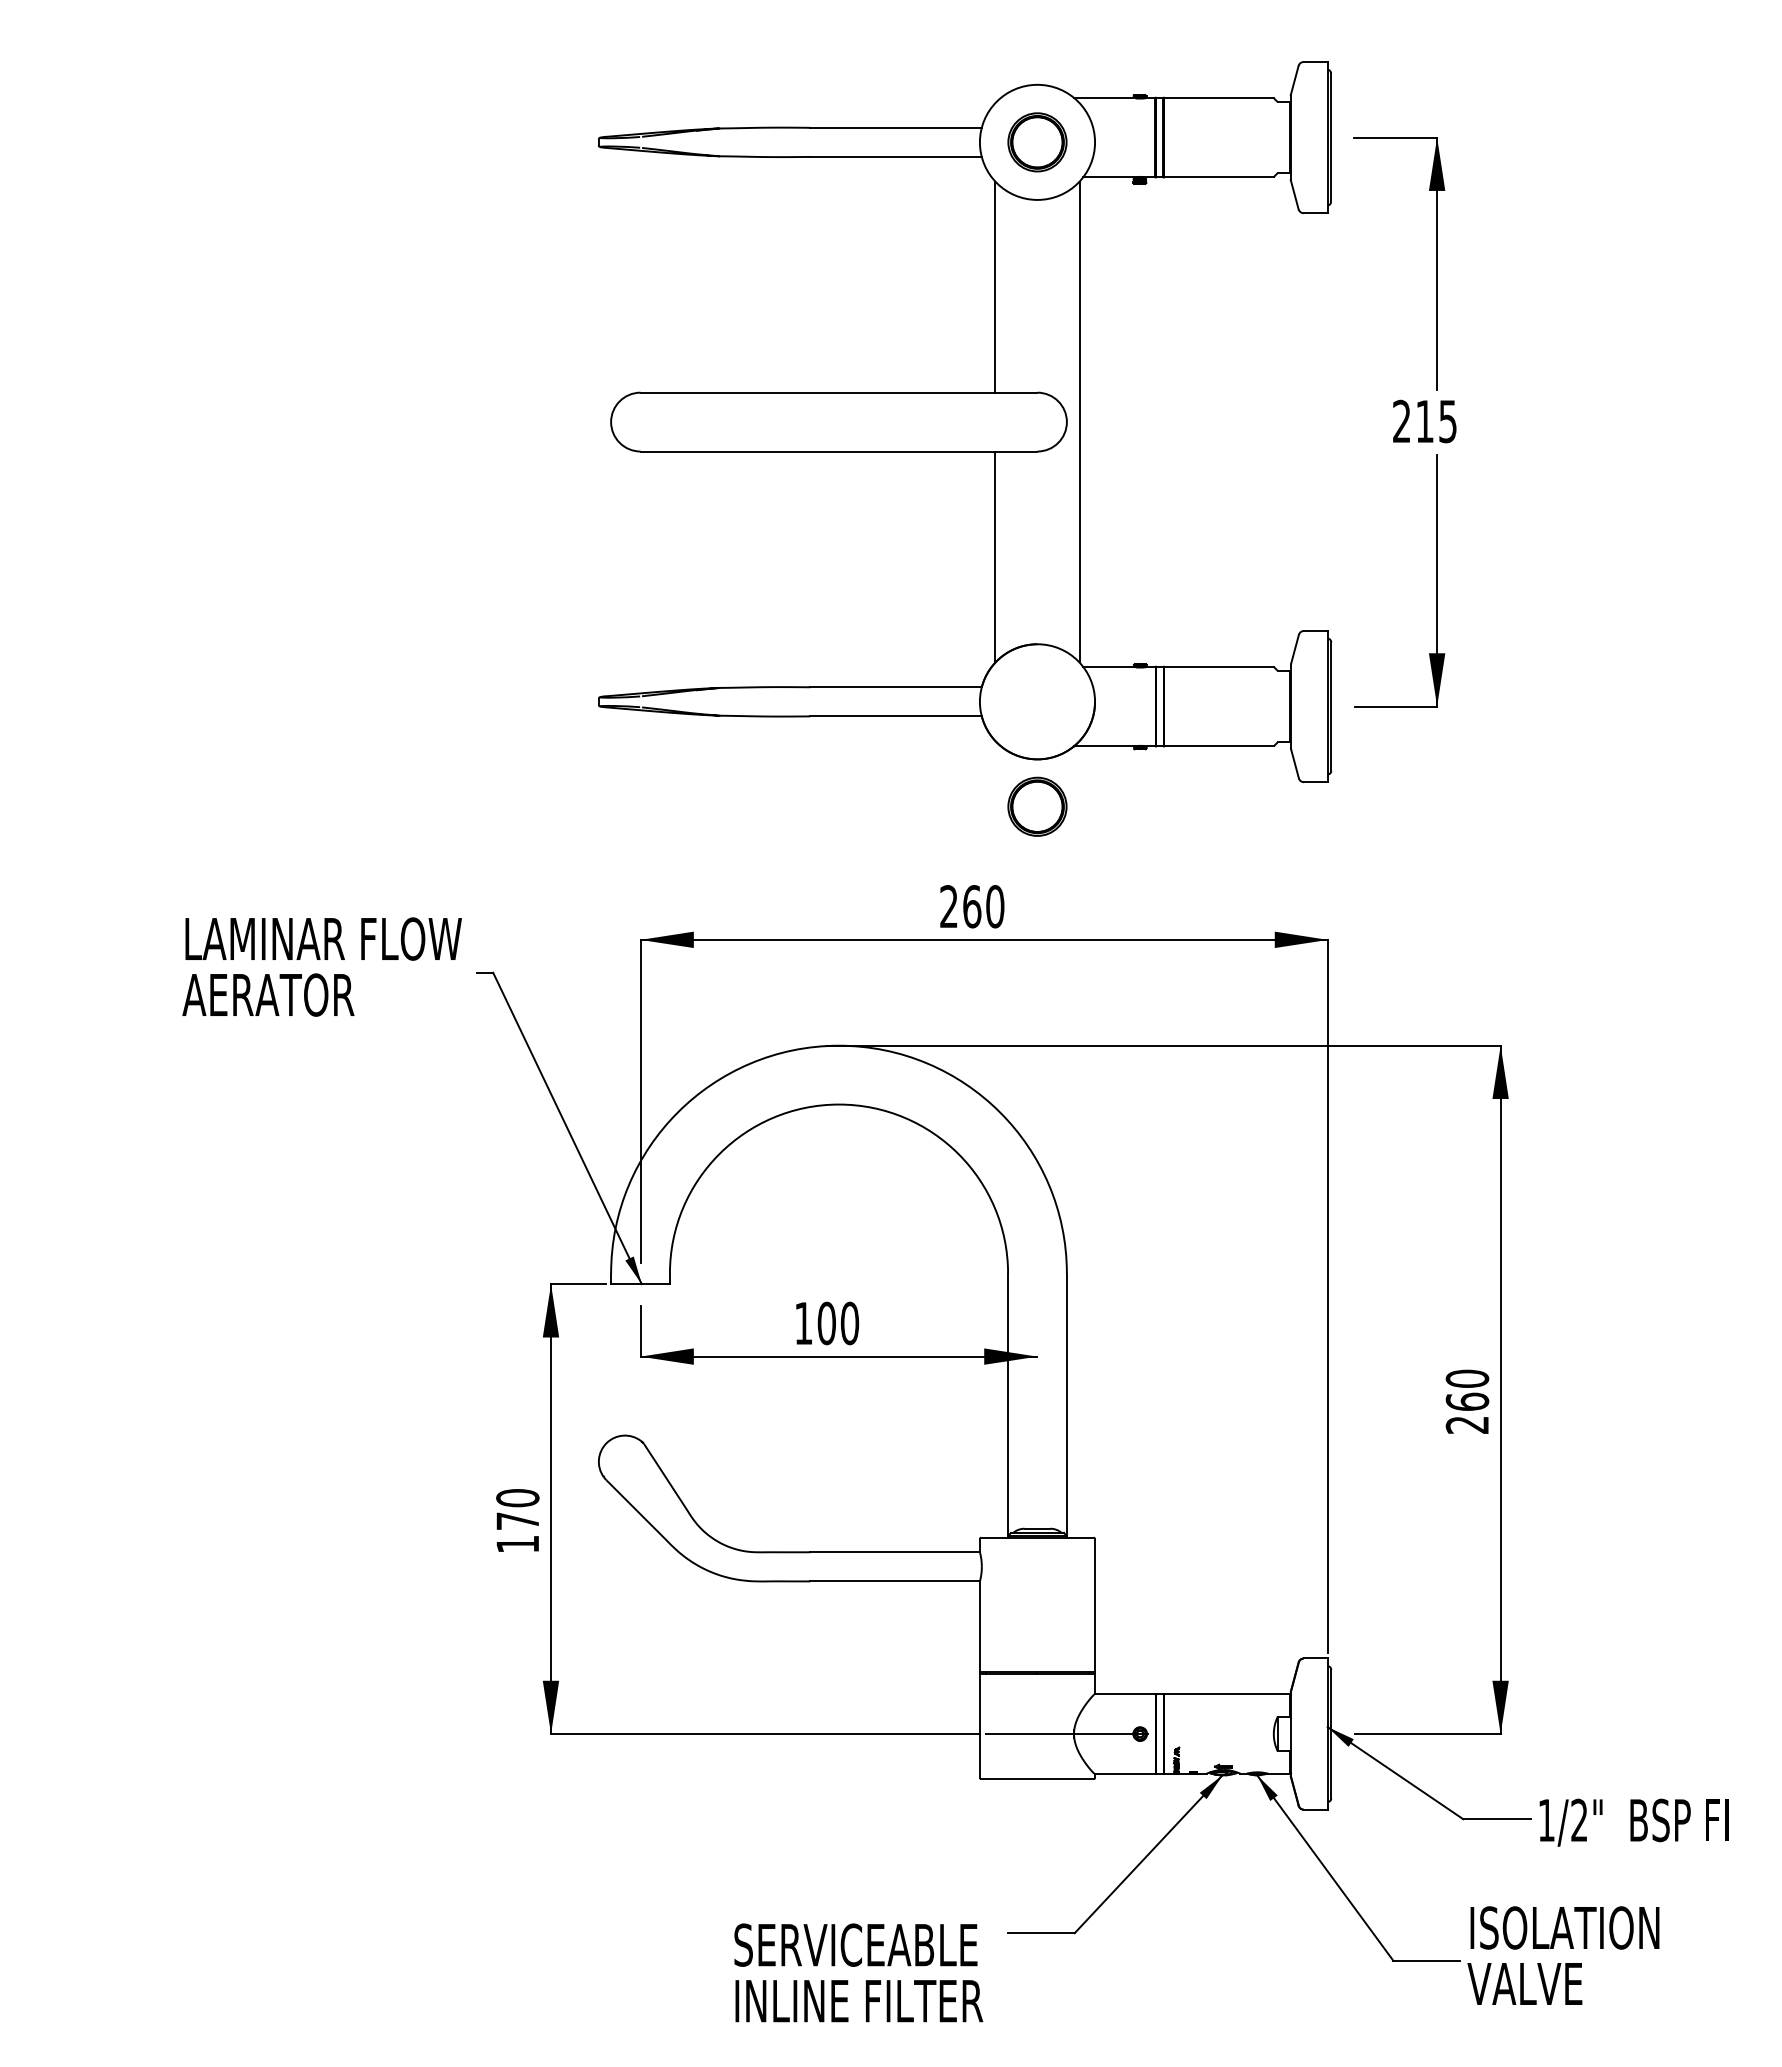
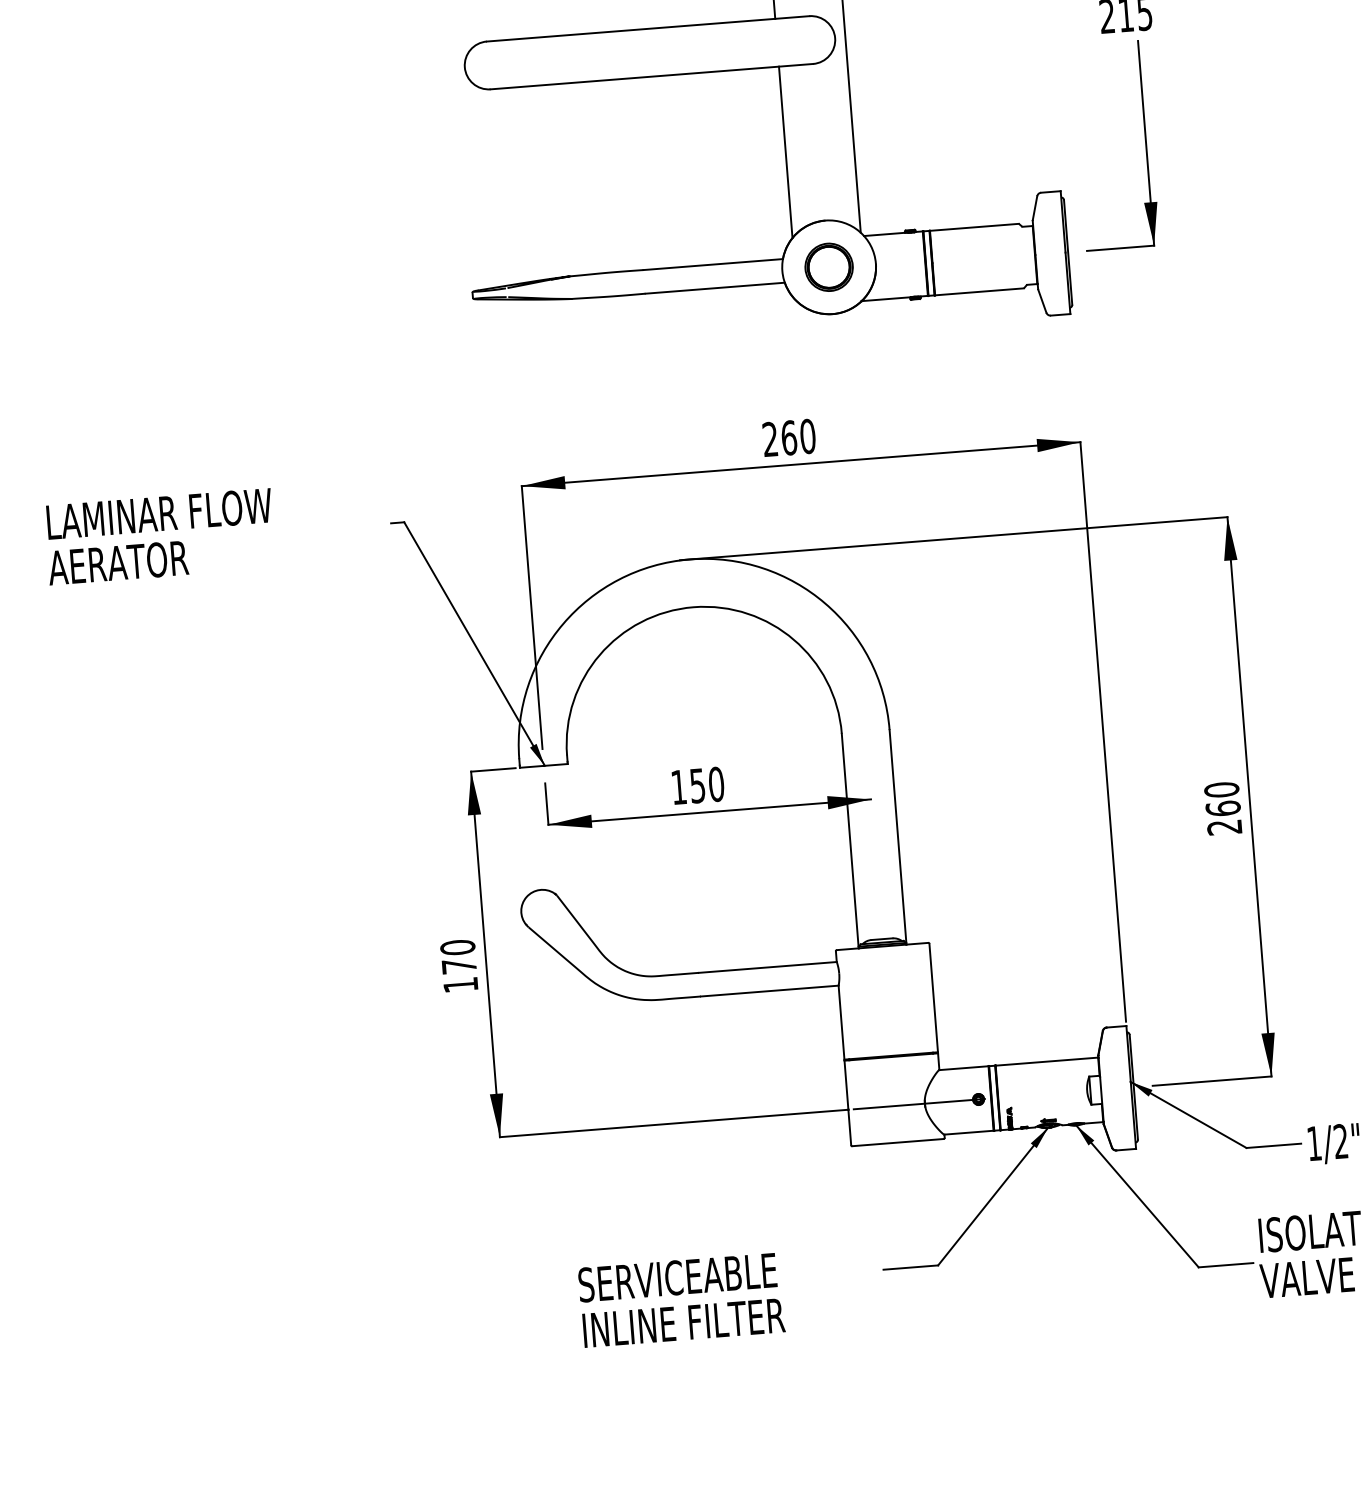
part: (1037, 806) -> (829, 267), moved
text: (321, 966) -> (159, 536), moved
text: (826, 1323) -> (697, 785), 100 -> 150
text: (858, 1972) -> (681, 1299), moved

